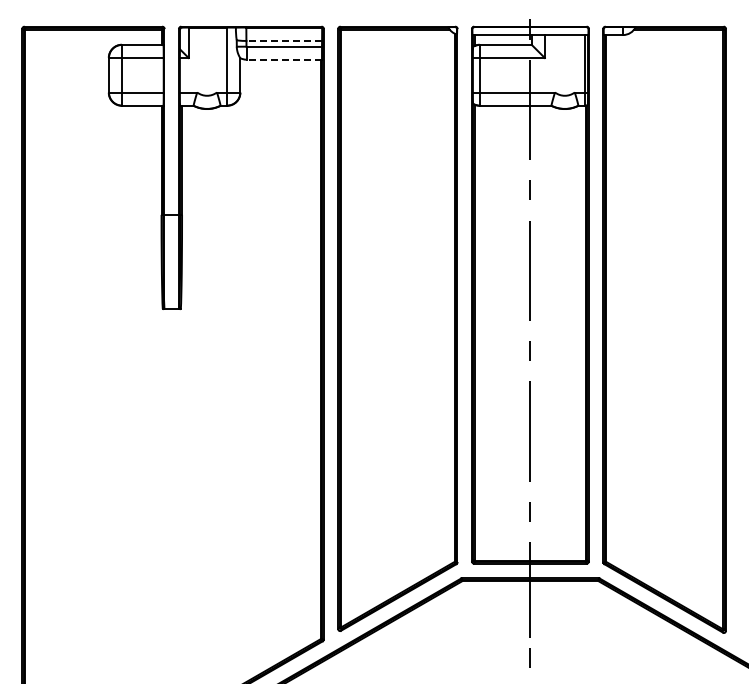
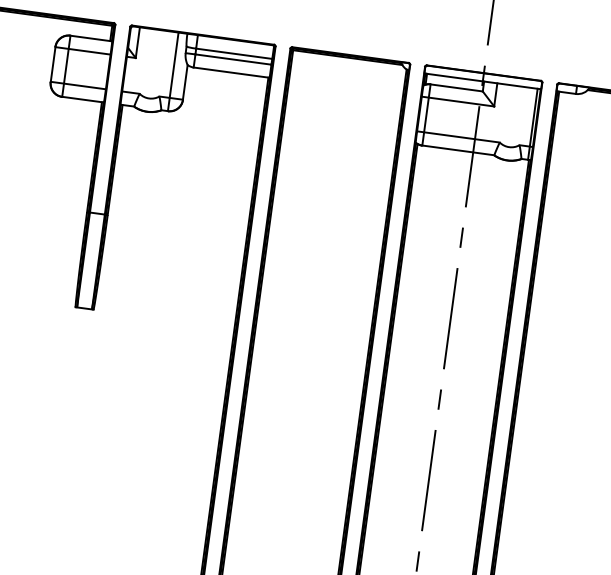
line: (284, 40) -> (234, 53), dashed -> solid
line: (284, 59) -> (231, 72), dashed -> solid

